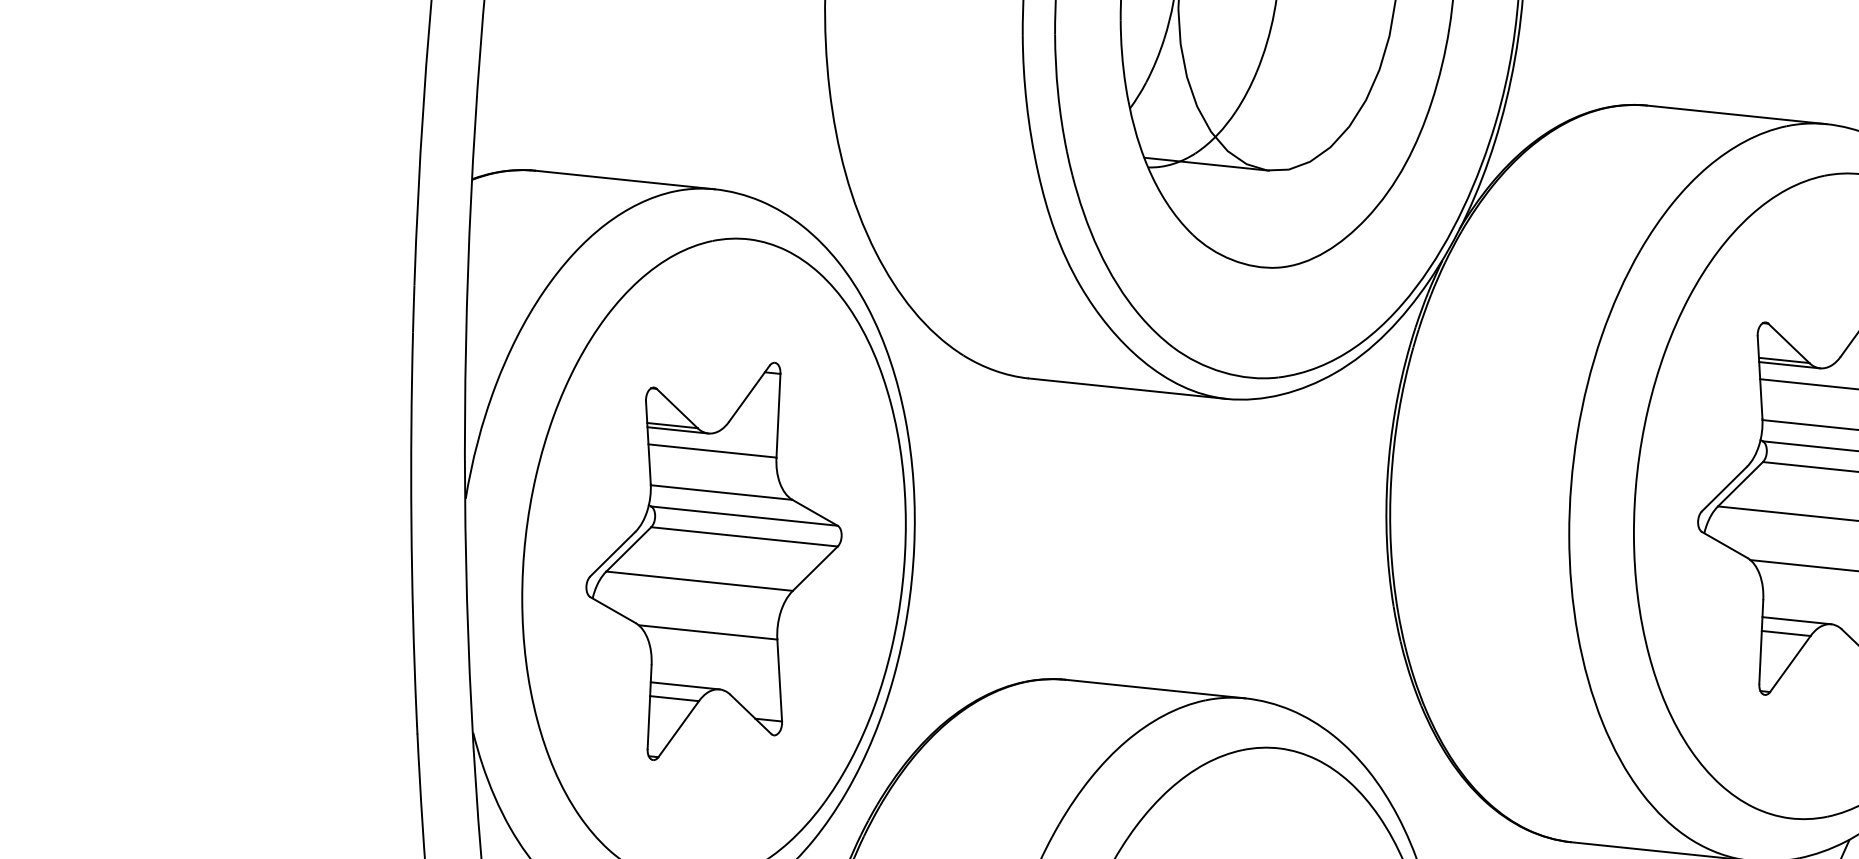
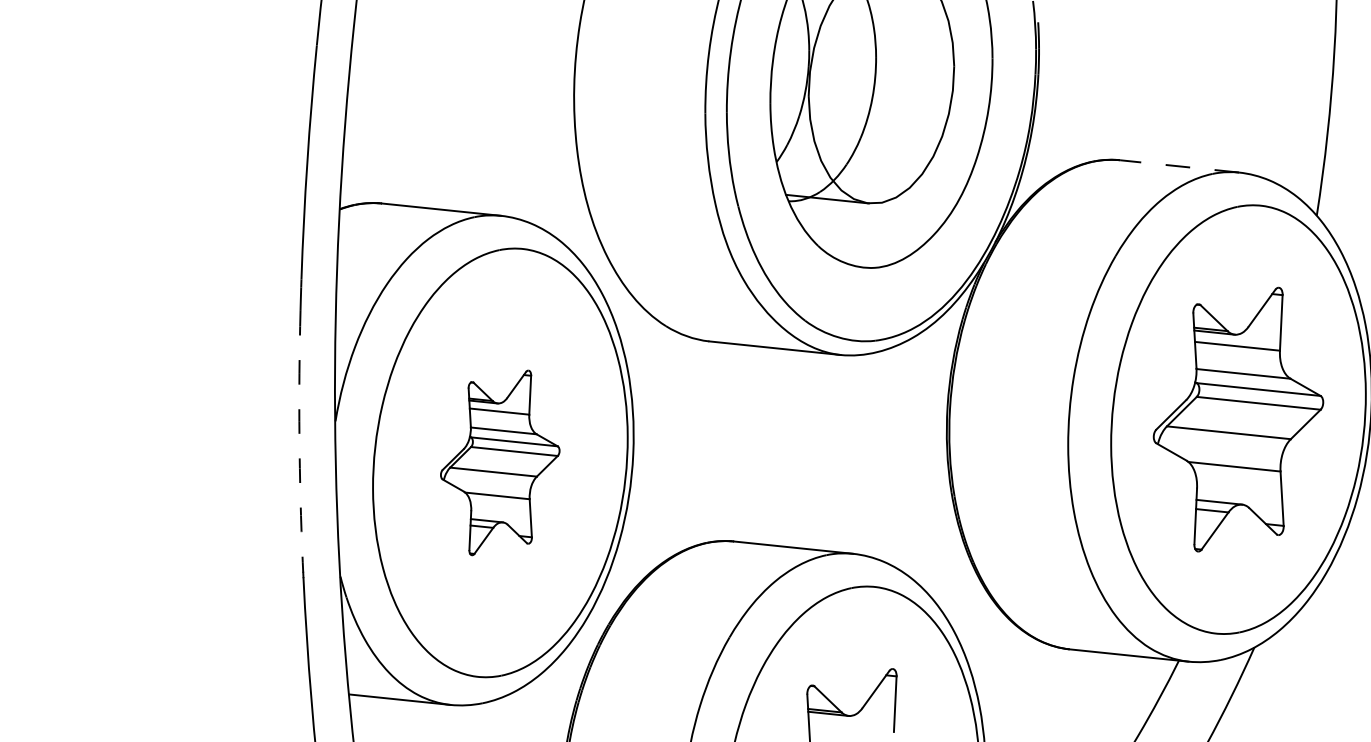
line: (1736, 115) -> (1179, 166), solid -> dashed
arc: (411, 521) -> (299, 436), solid -> dashed
part: (712, 560) -> (499, 462), size x0.7

